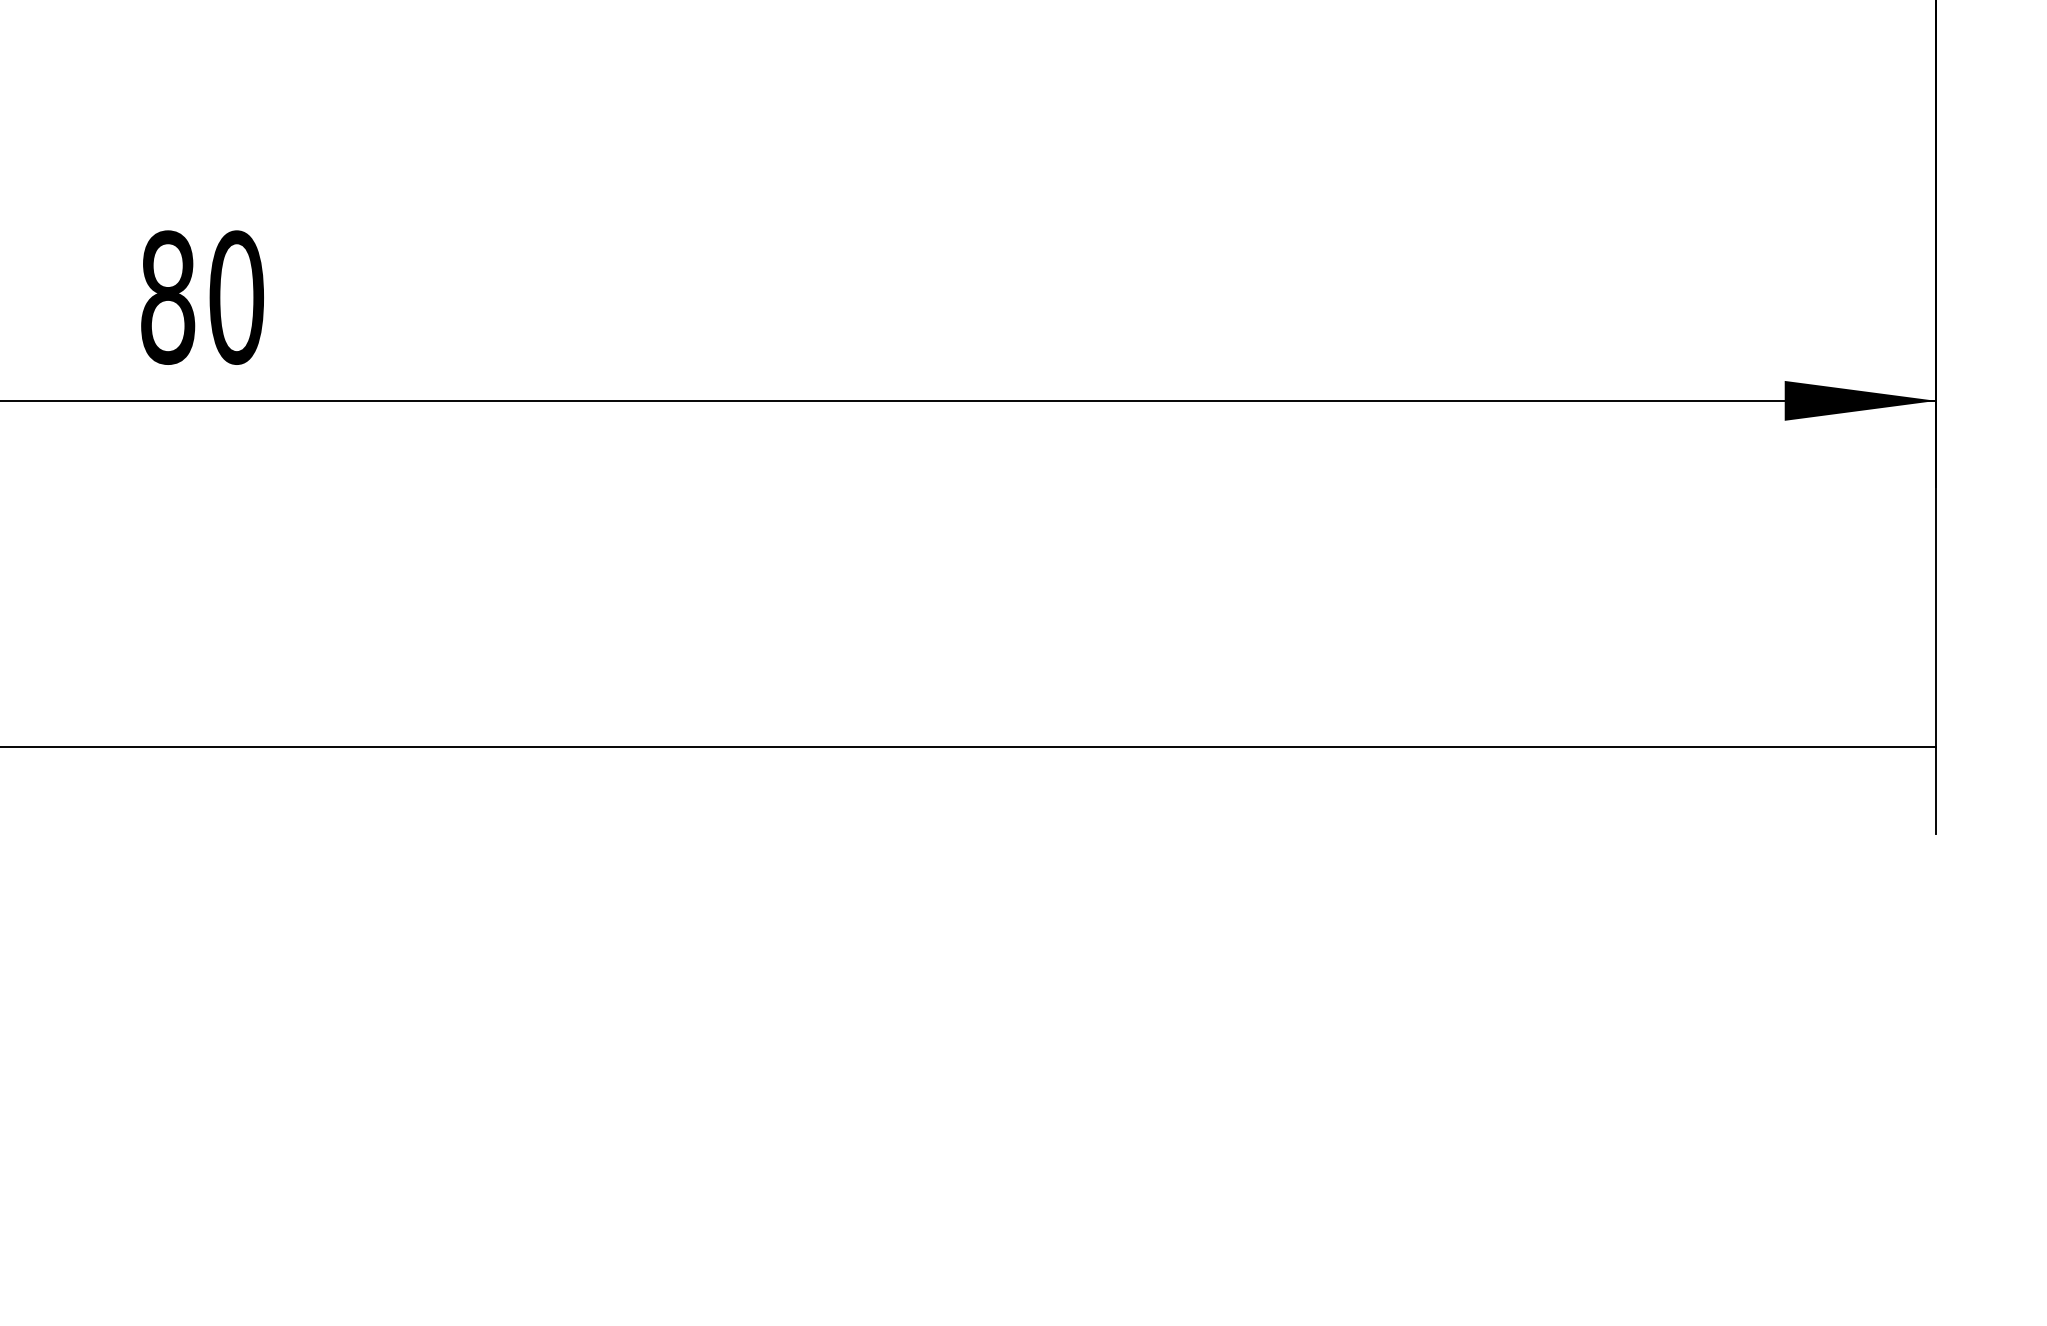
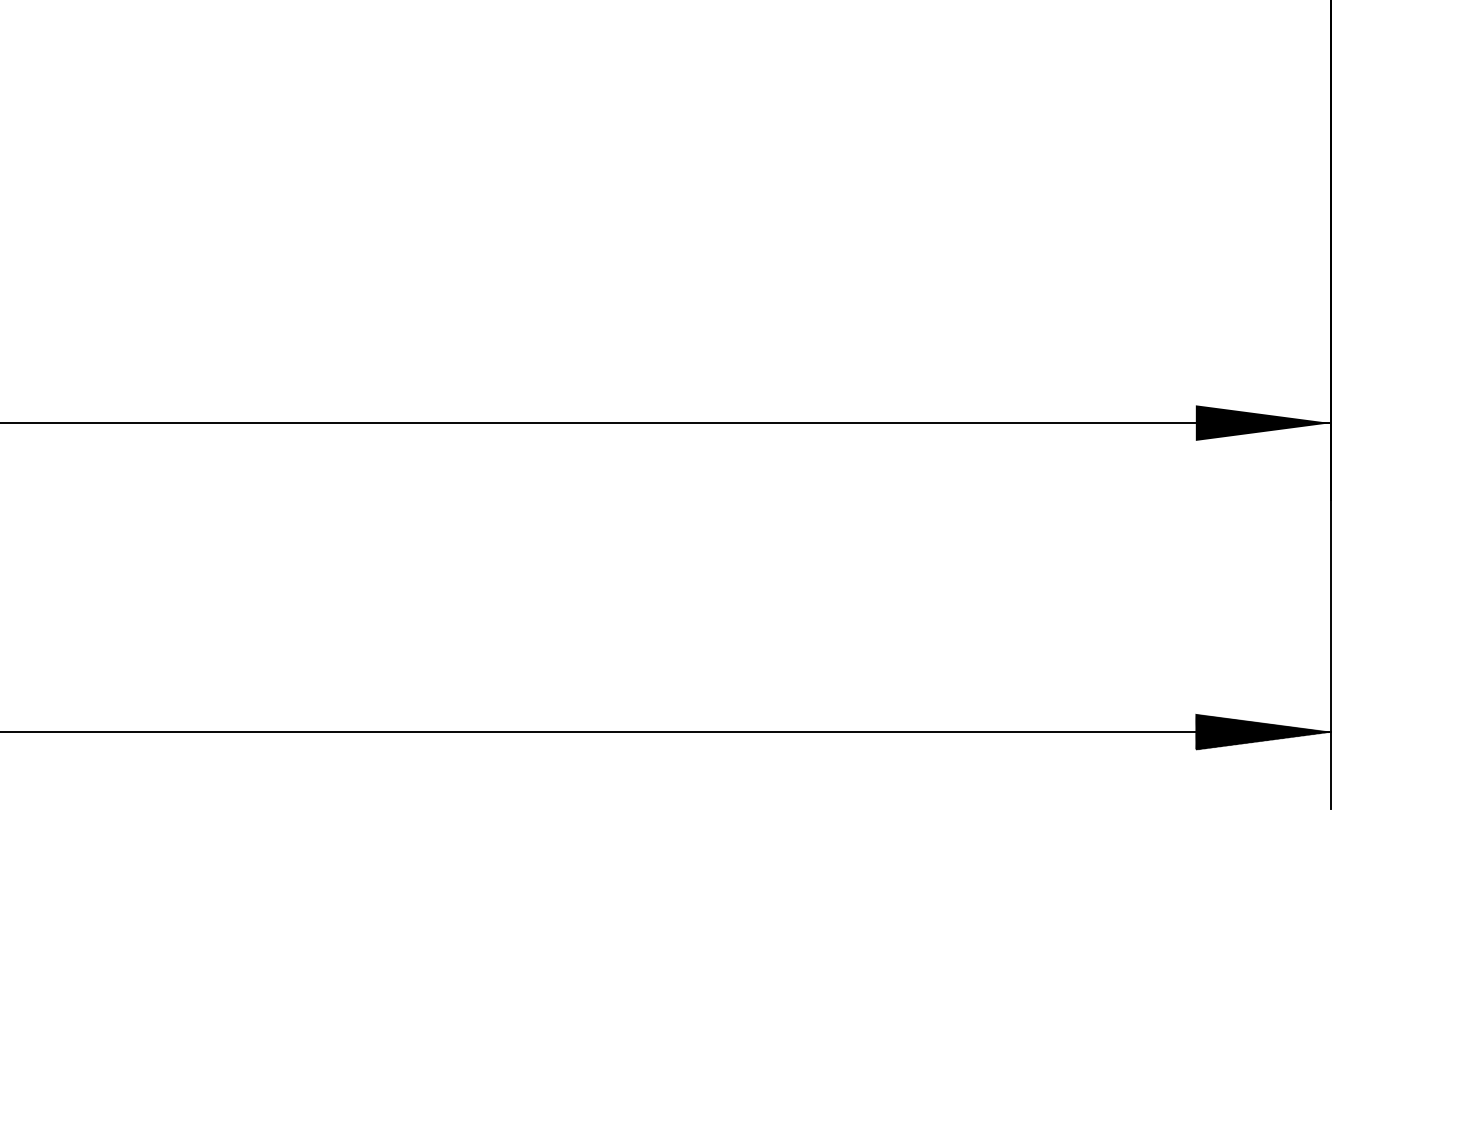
hatch: (1859, 747) -> (1262, 732), added

